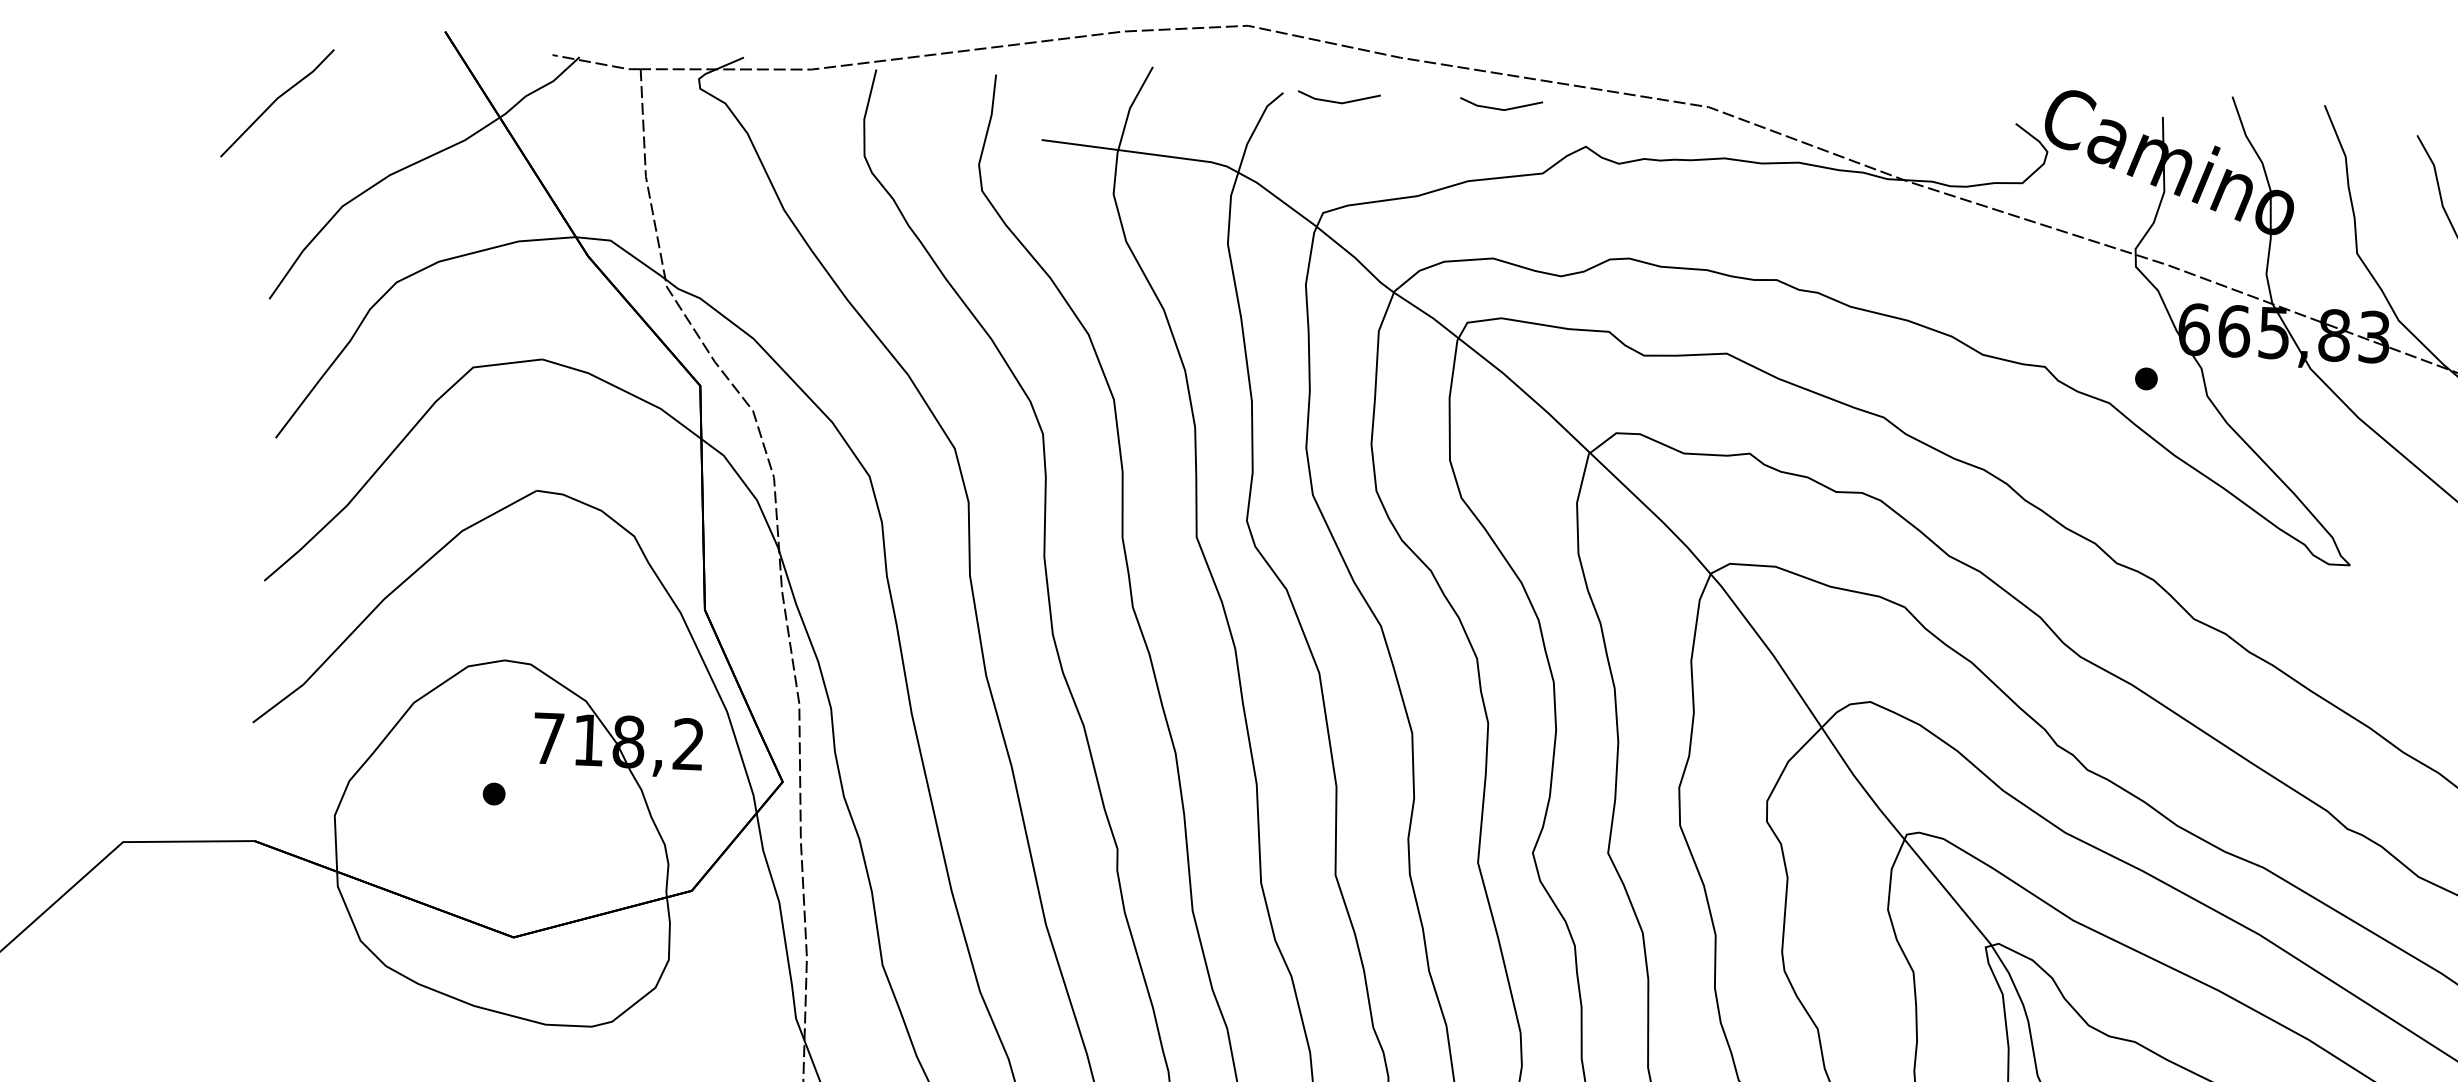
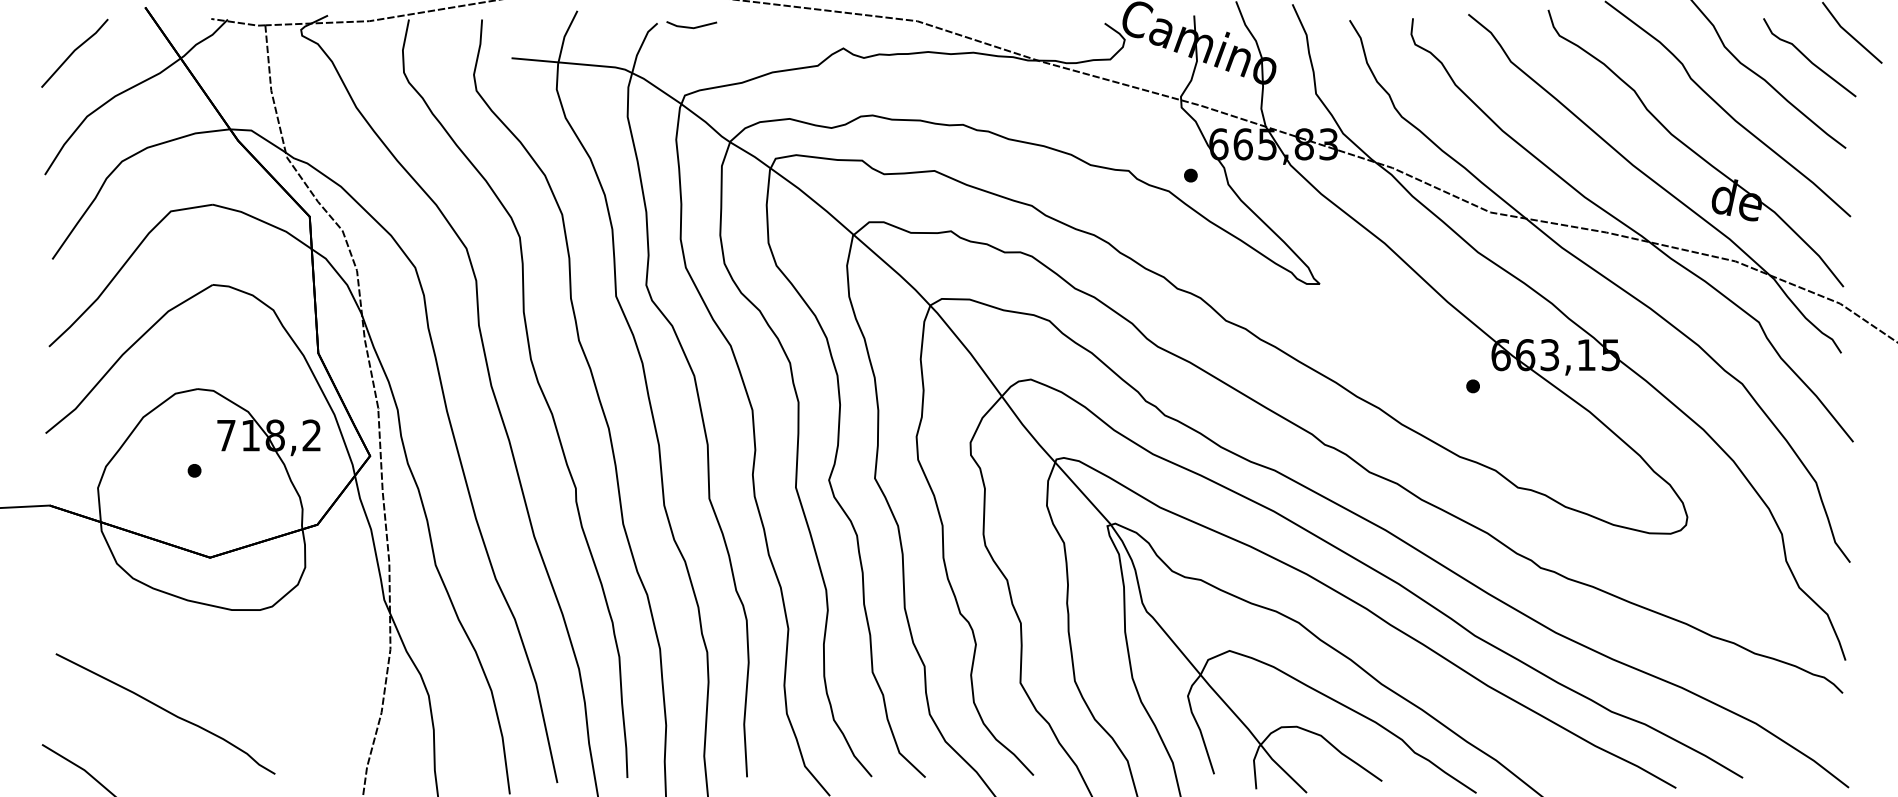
line: (276, 101) -> (74, 52), moved
line: (1499, 107) -> (789, 26), removed

